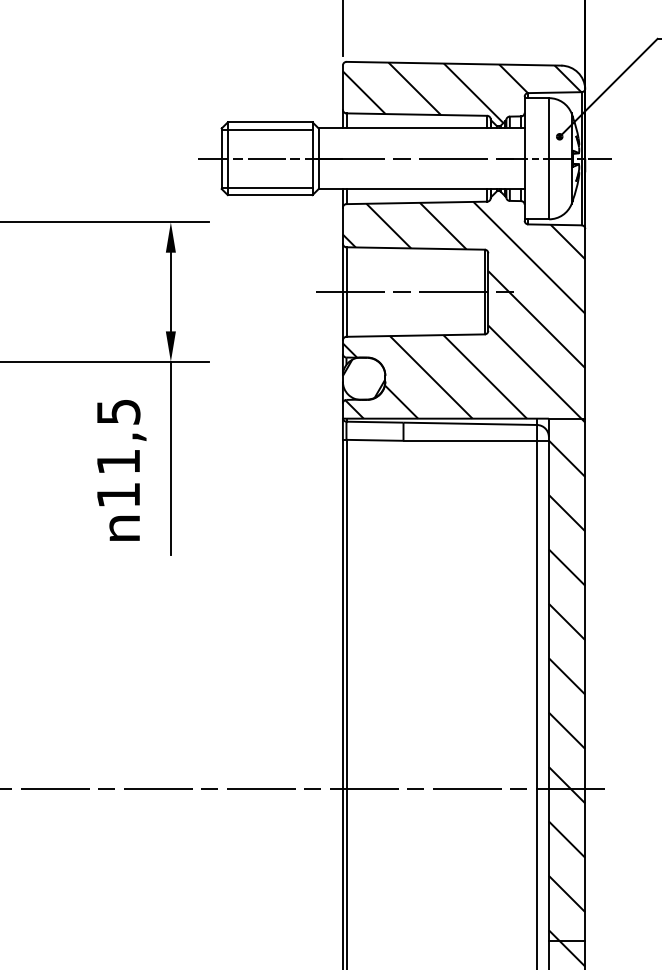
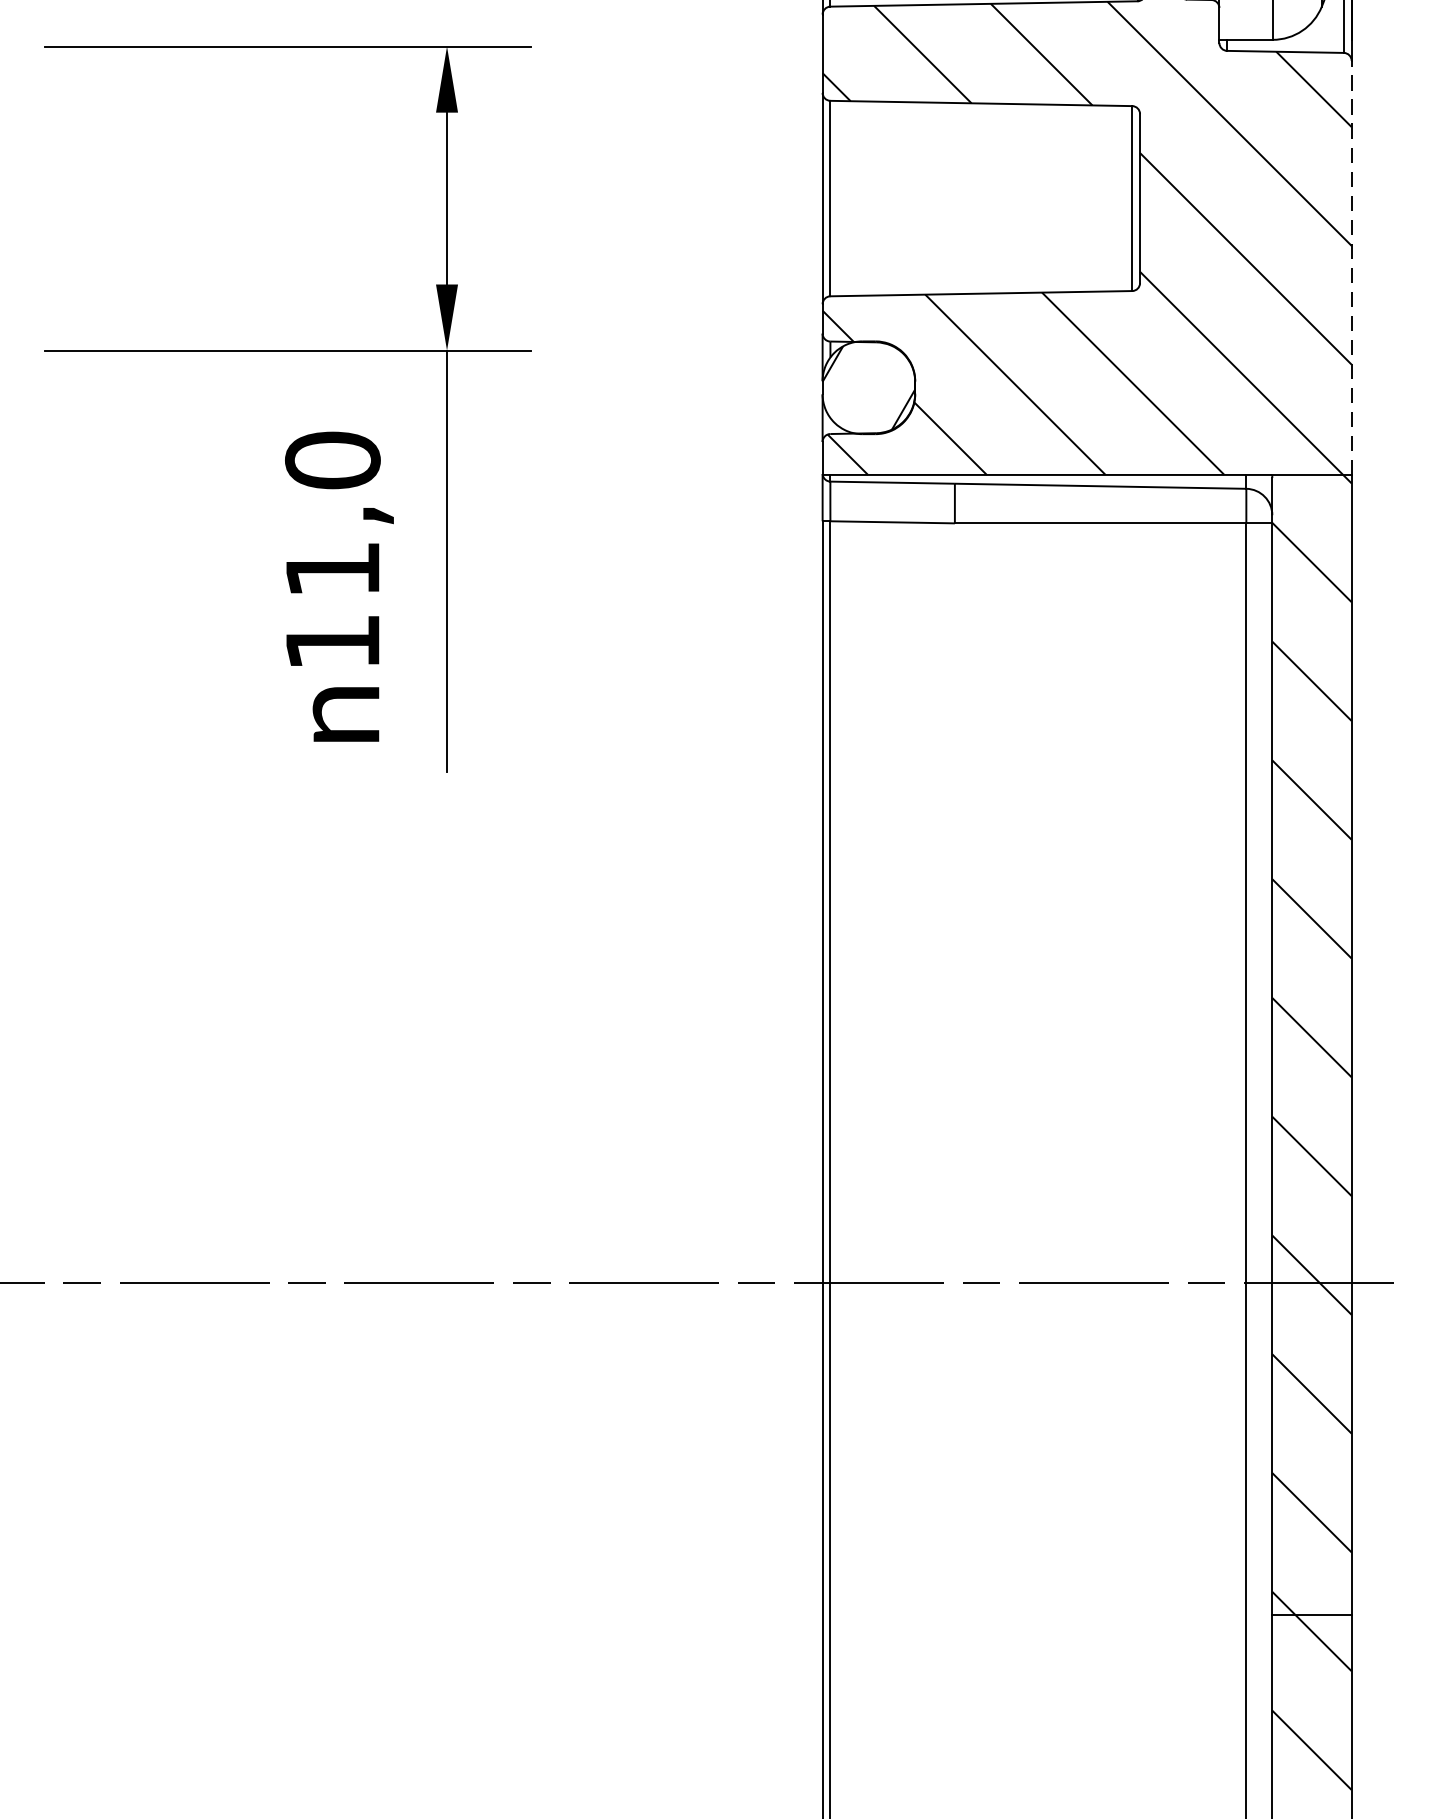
line: (415, 292) -> (981, 199), removed
line: (585, 323) -> (1352, 267), solid -> dashed
text: (118, 411) -> (332, 459), 11,5 -> 11,0

